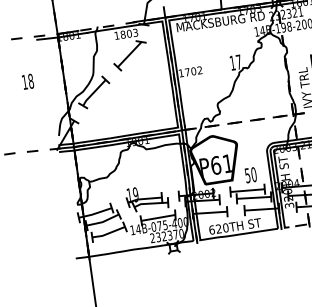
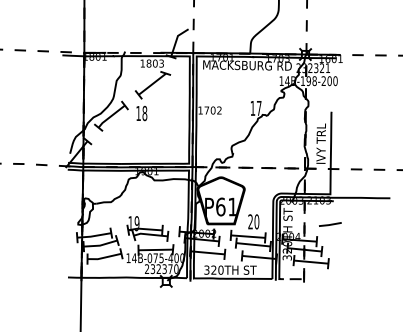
text: (27, 81) -> (141, 113), moved
text: (247, 175) -> (250, 221), 50 -> 20
text: (211, 229) -> (206, 269), 620TH -> 320TH

